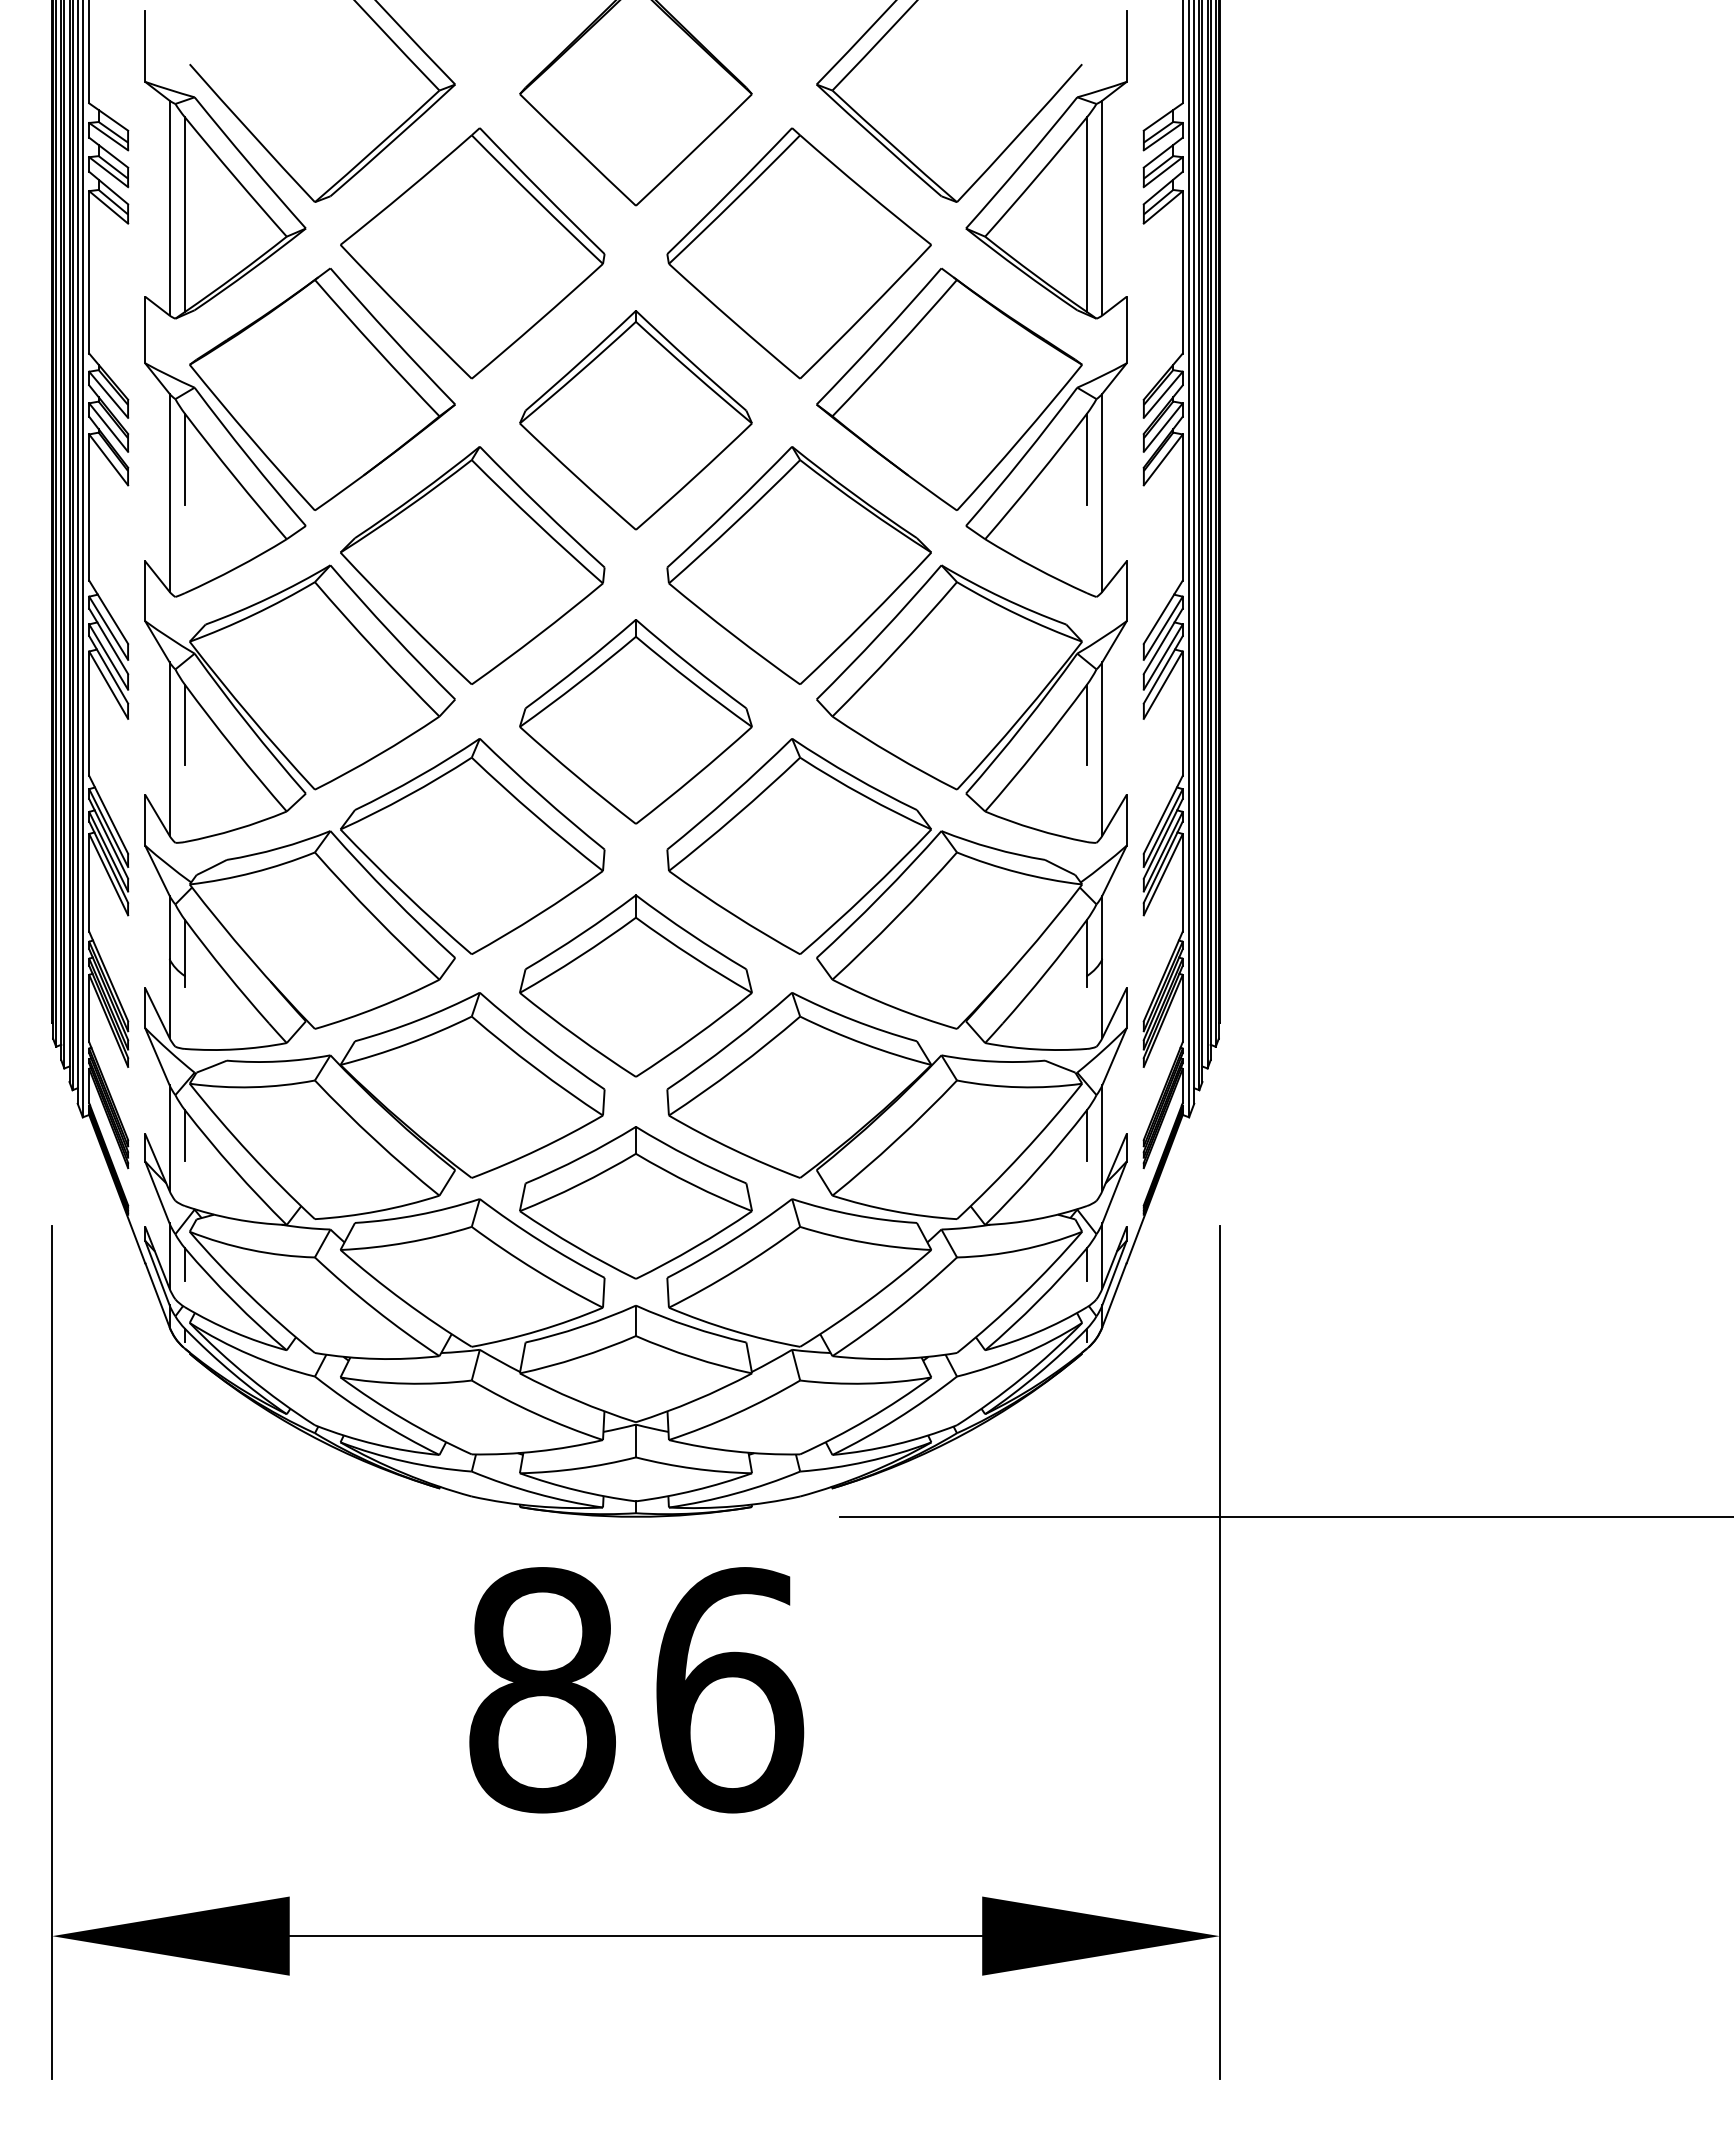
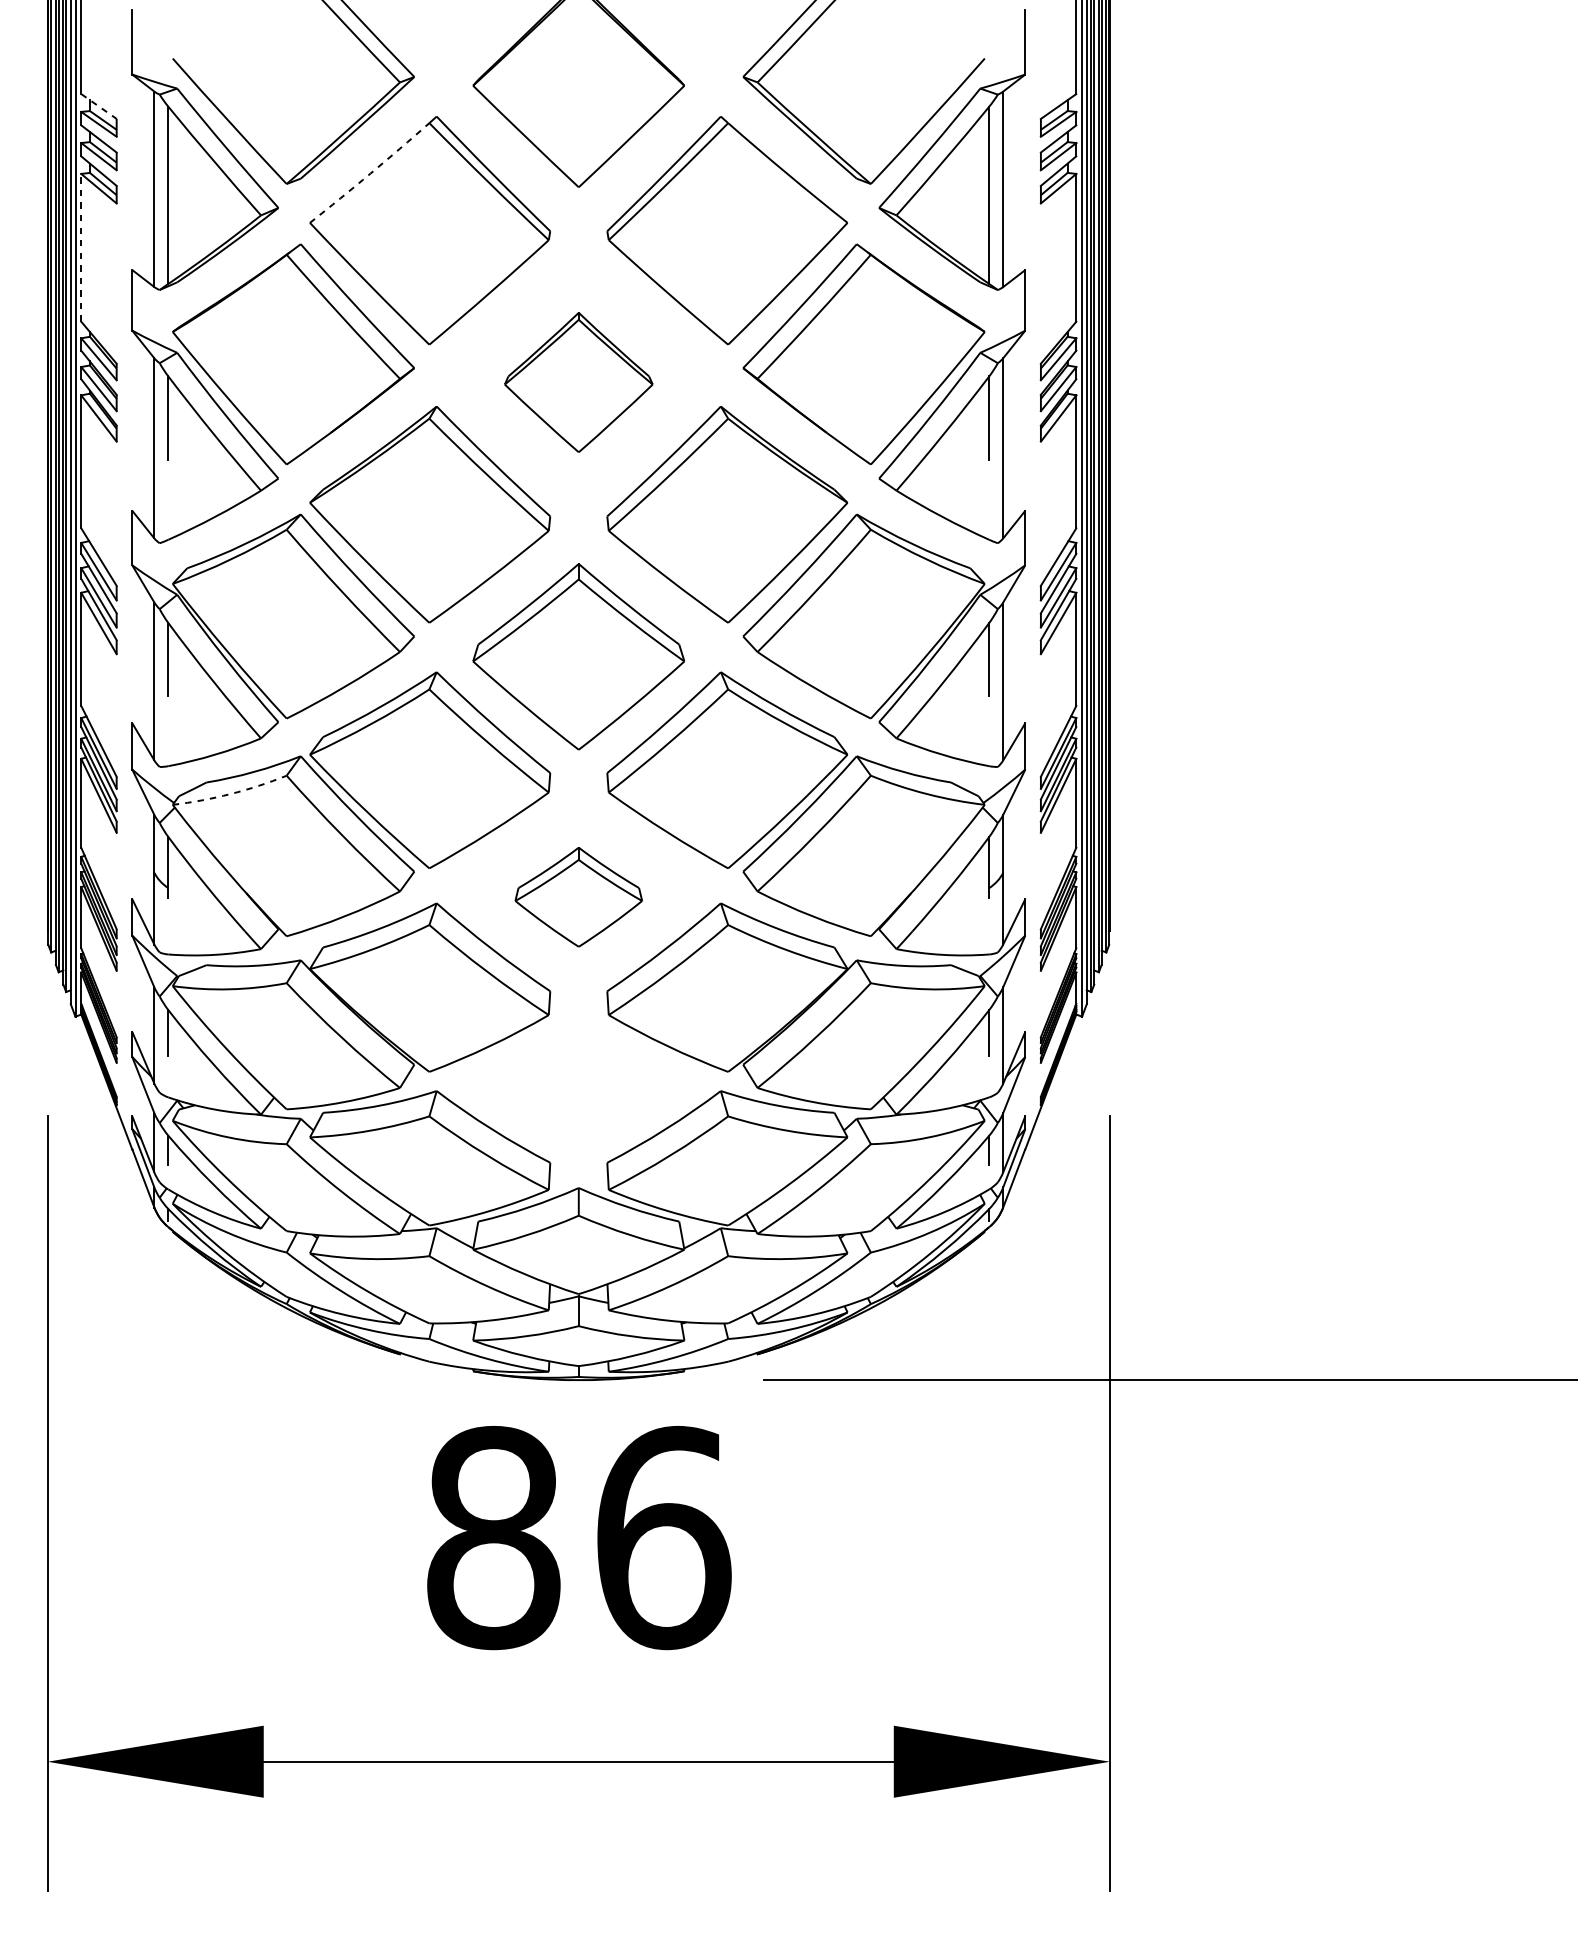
line: (108, 117) -> (98, 106), solid -> dashed
arc: (406, 190) -> (369, 173), solid -> dashed
line: (89, 271) -> (81, 247), solid -> dashed
part: (635, 420) -> (578, 382), size x0.7
arc: (253, 872) -> (230, 793), solid -> dashed
part: (635, 985) -> (578, 896), size x0.6
part: (635, 1202) -> (578, 1094), removed

